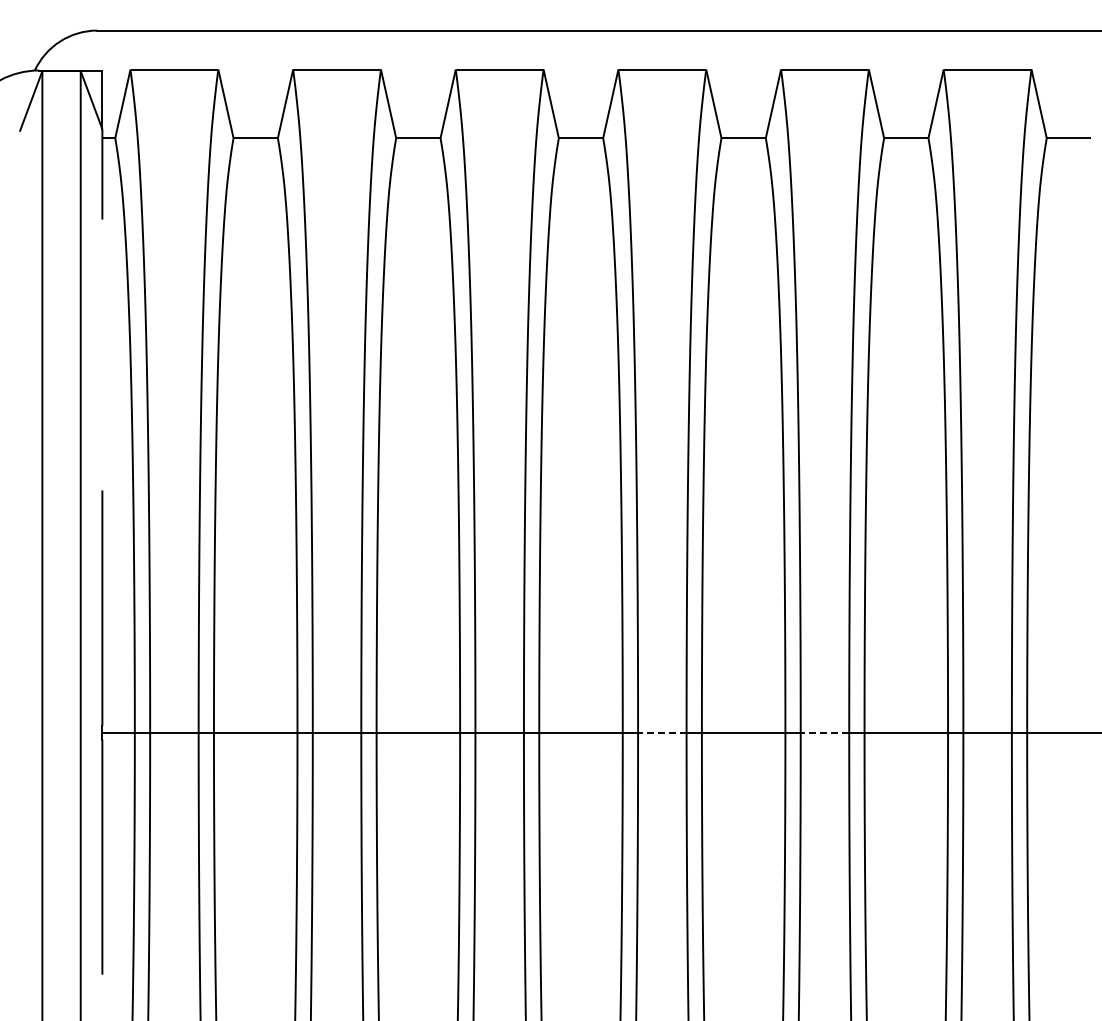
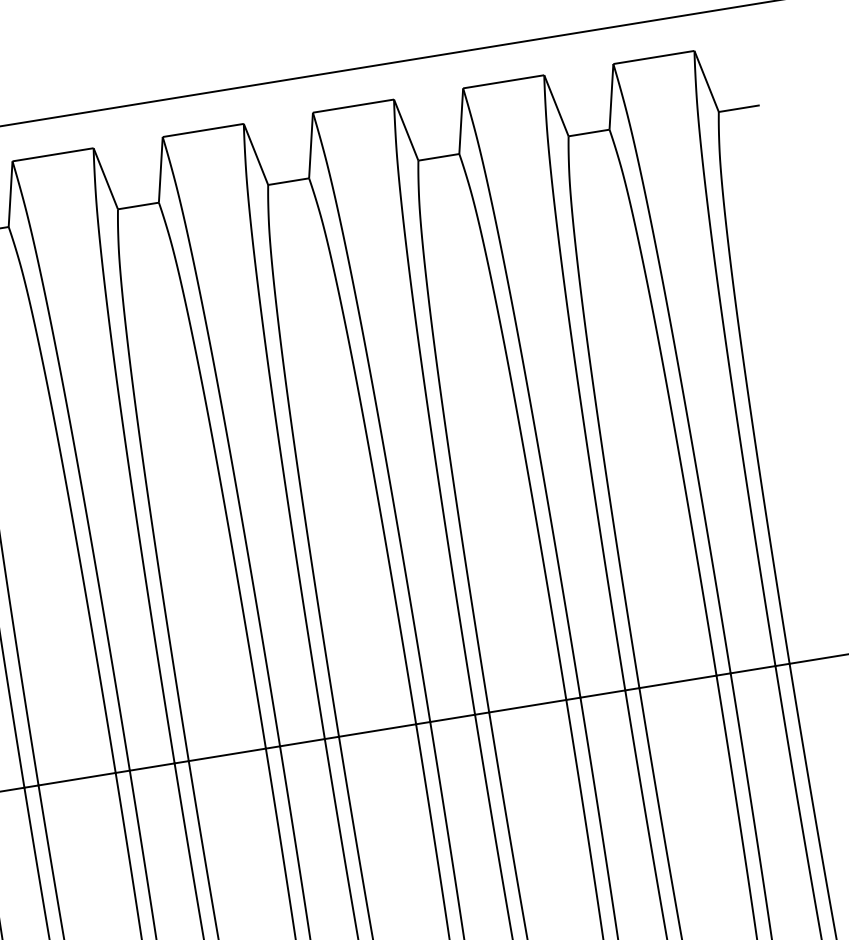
line: (661, 732) -> (451, 718), dashed -> solid
line: (824, 732) -> (602, 694), dashed -> solid

